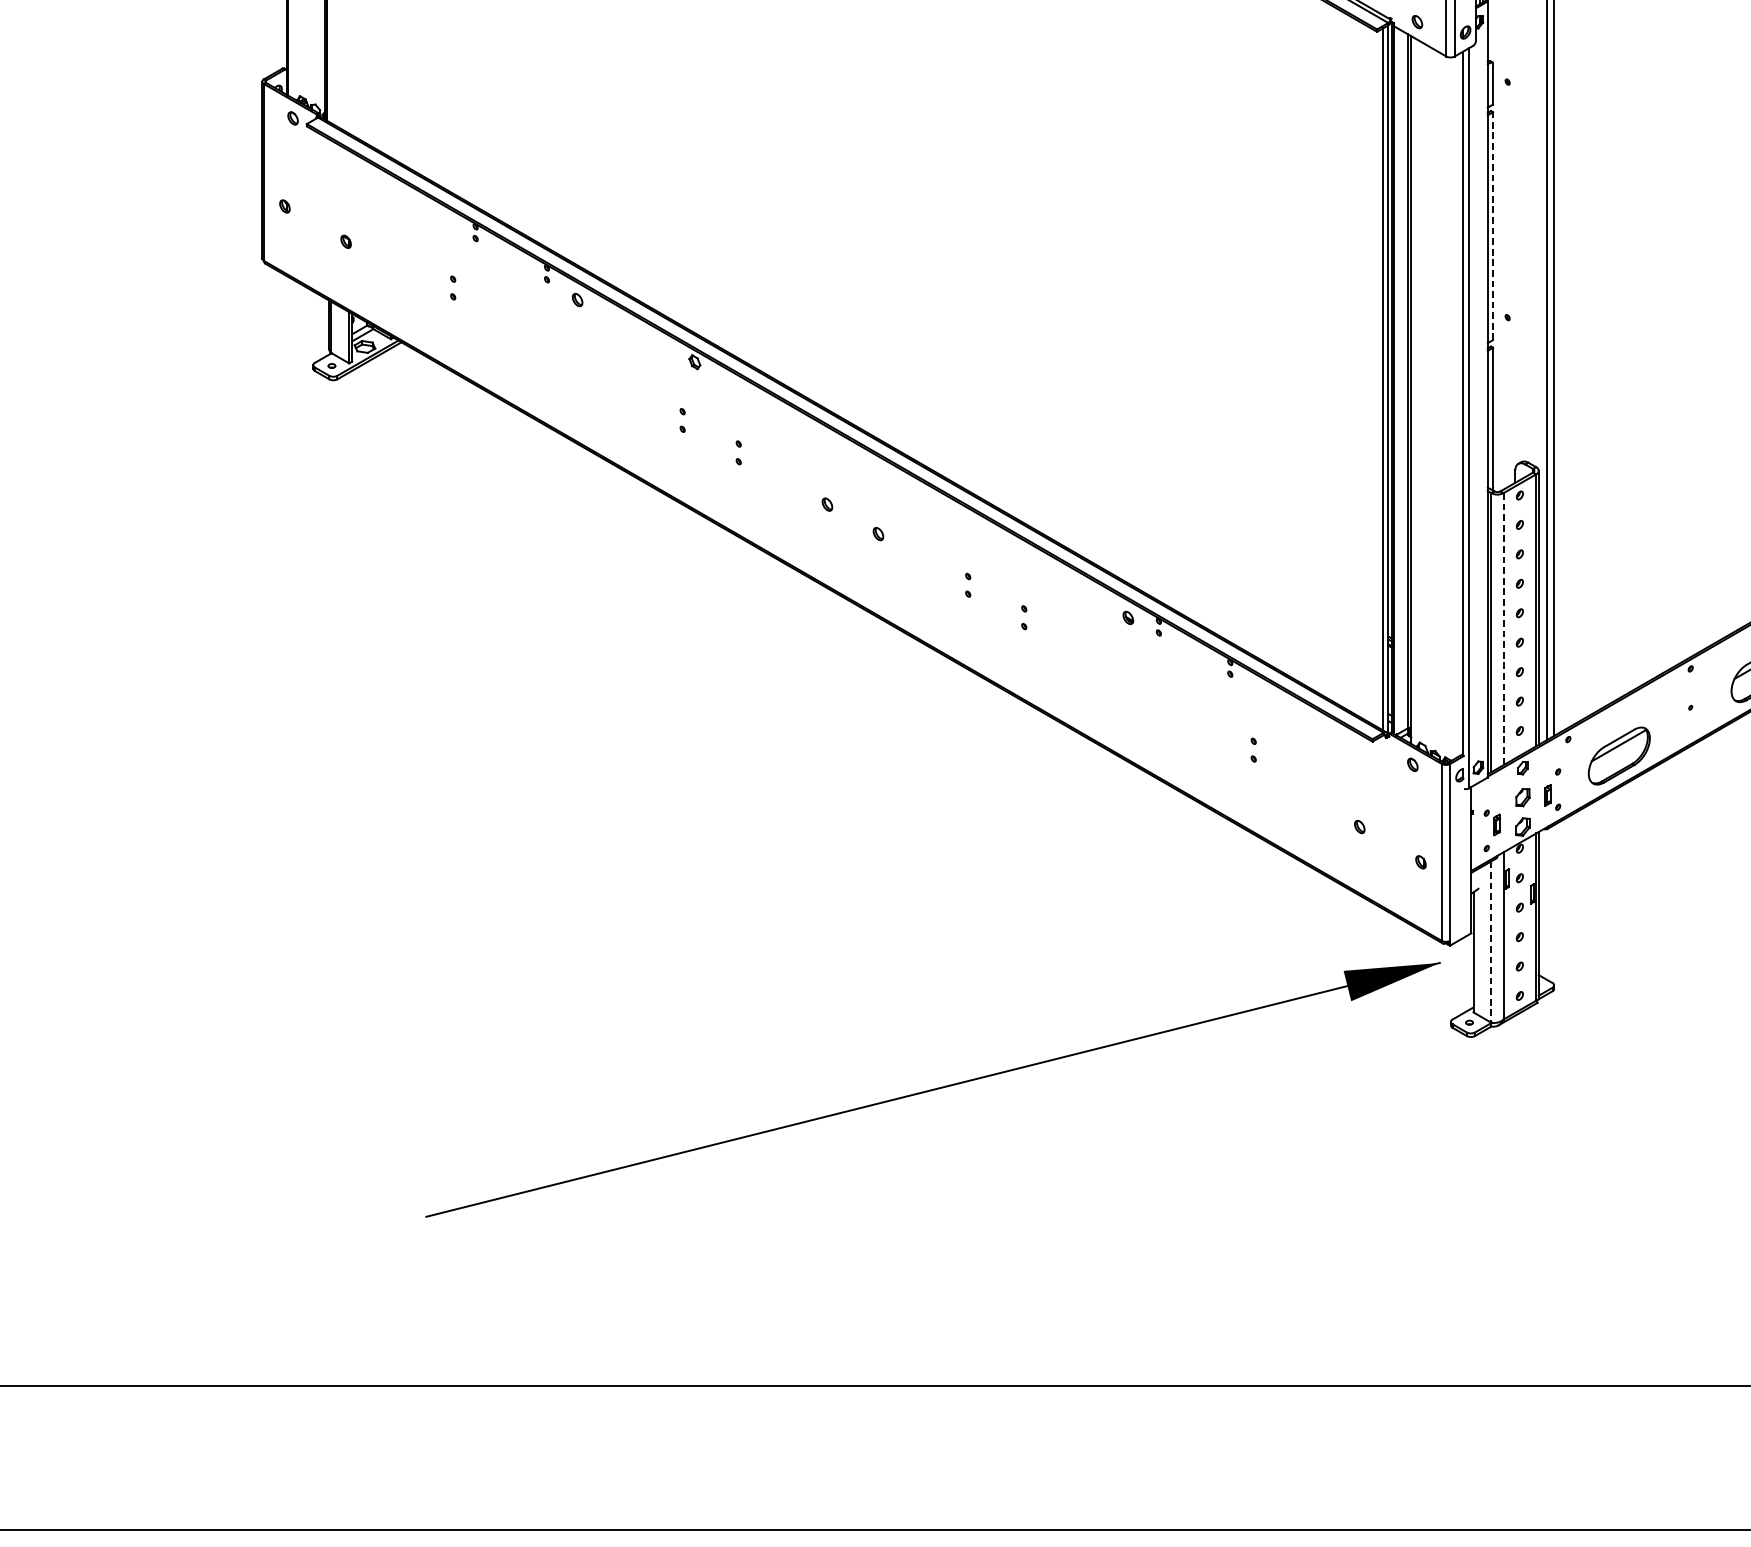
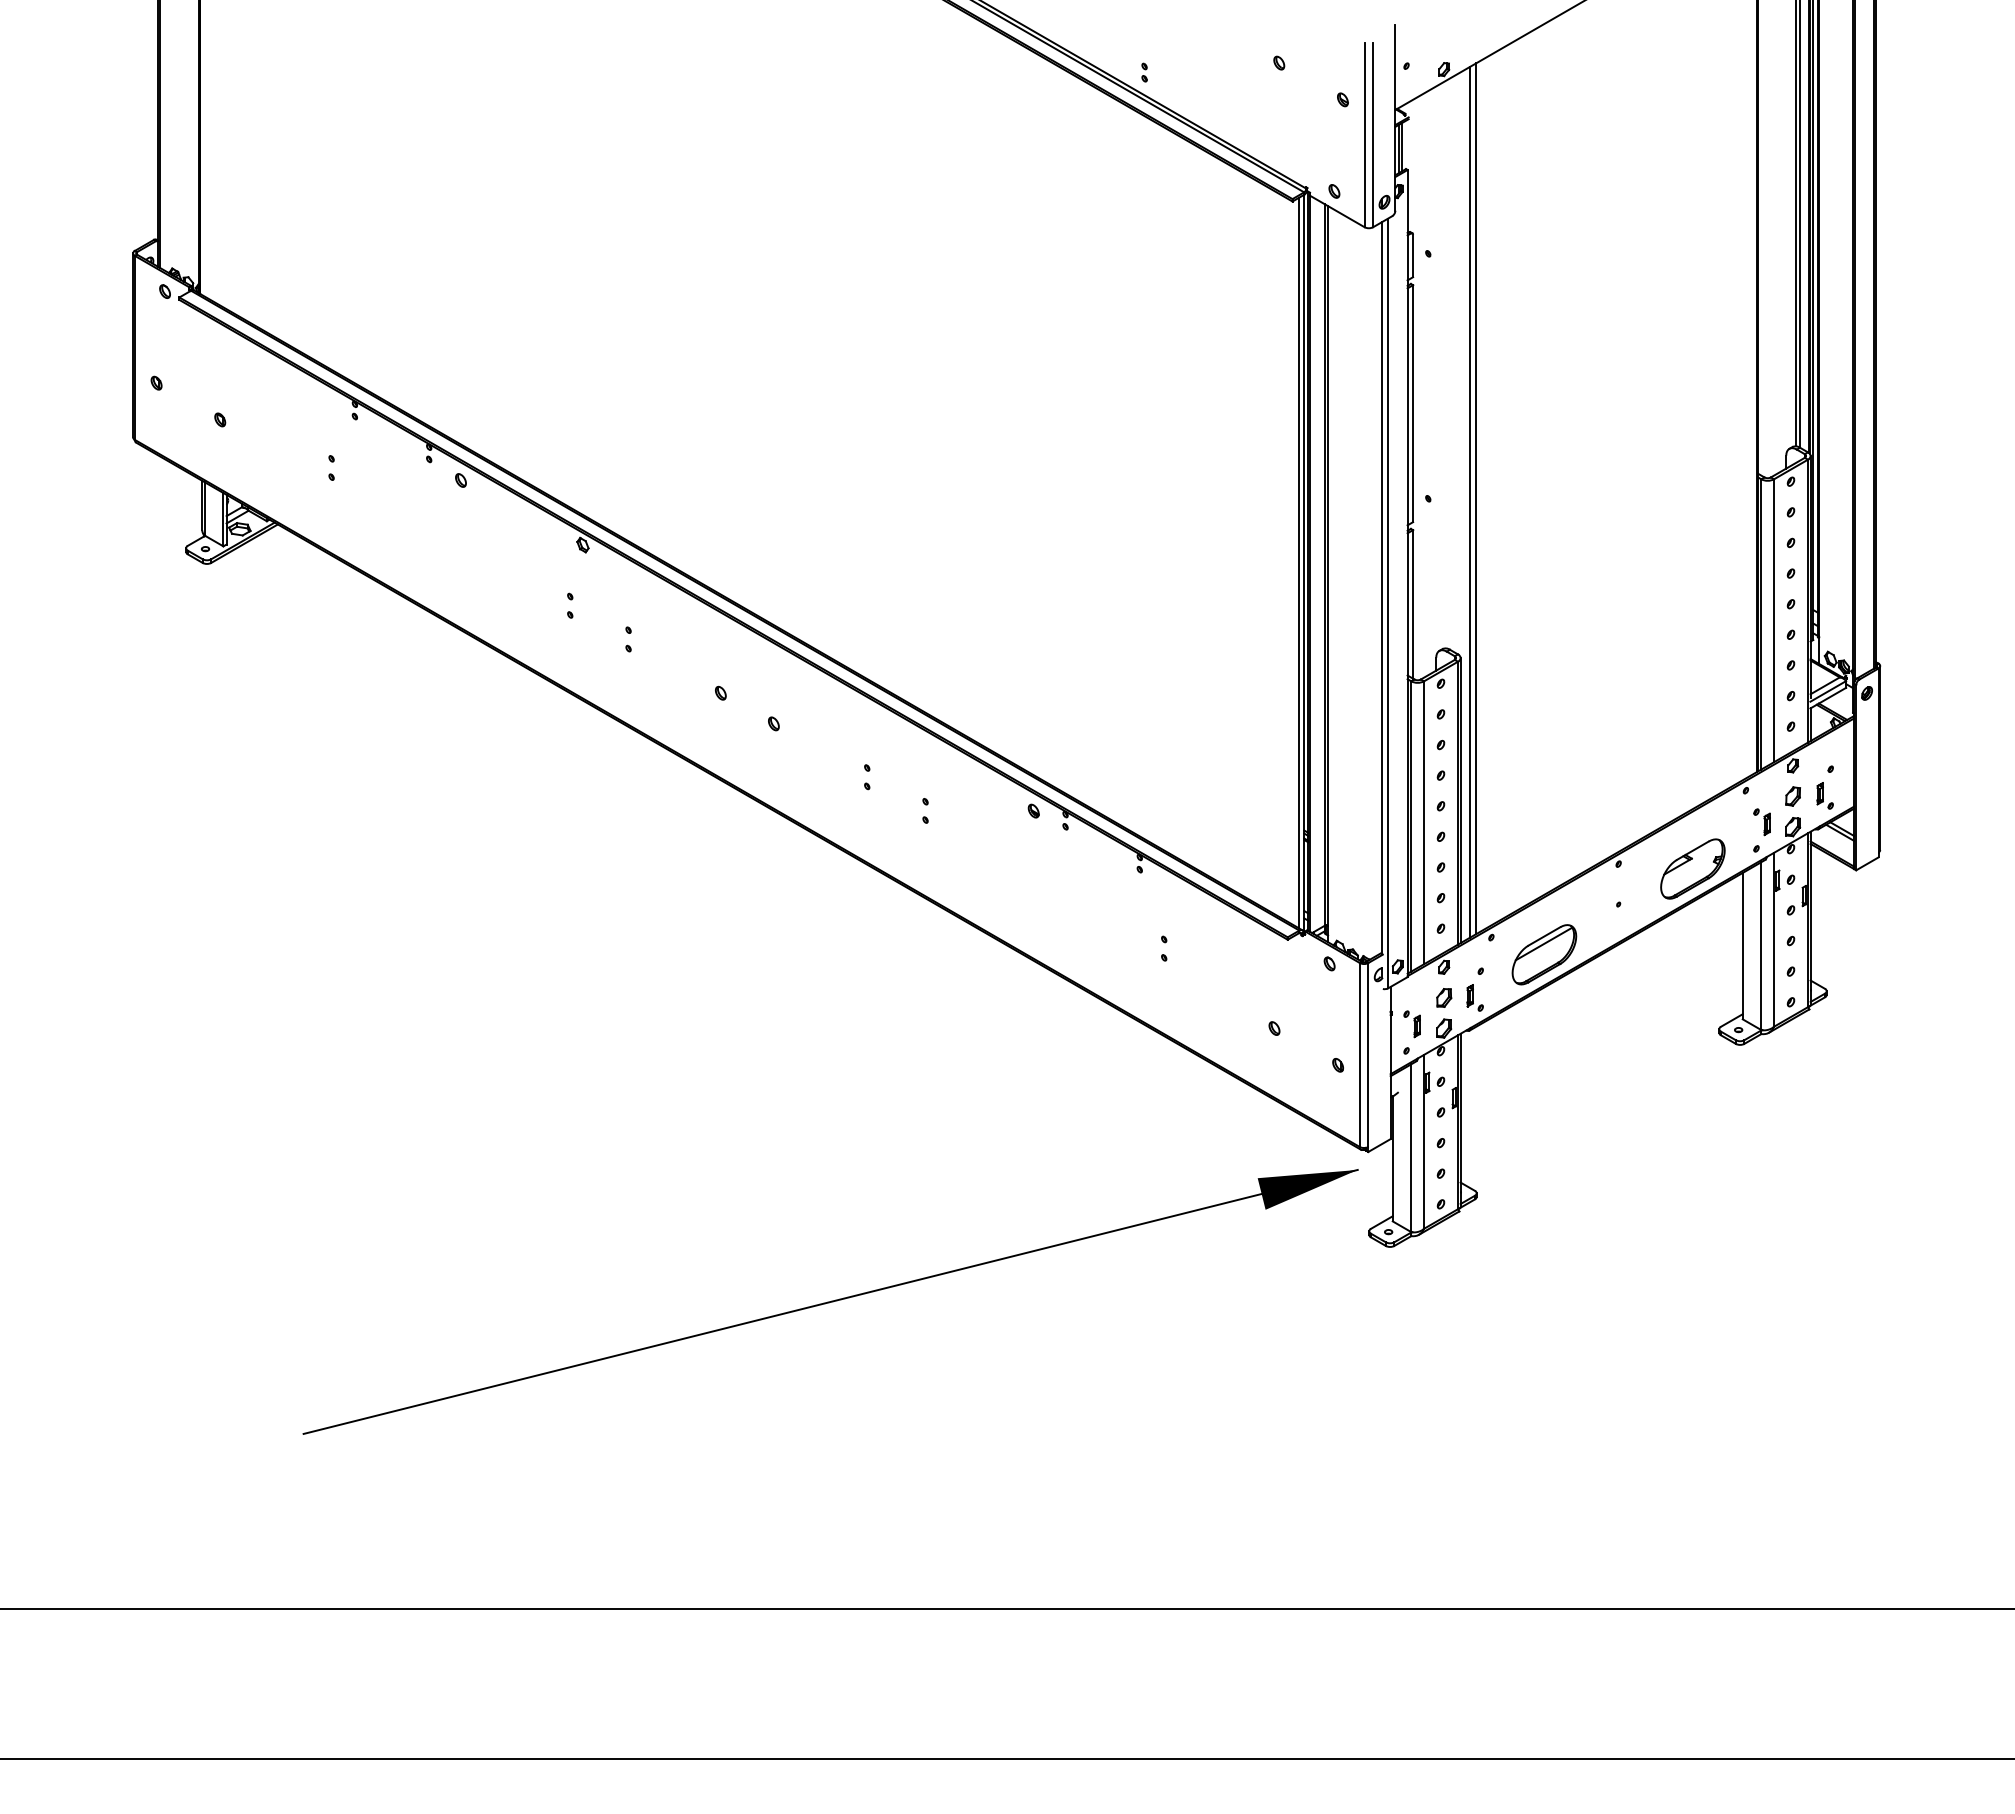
line: (1493, 226) -> (1413, 403), dashed -> solid
line: (1504, 629) -> (1424, 823), dashed -> solid
line: (1491, 942) -> (1411, 1148), dashed -> solid

